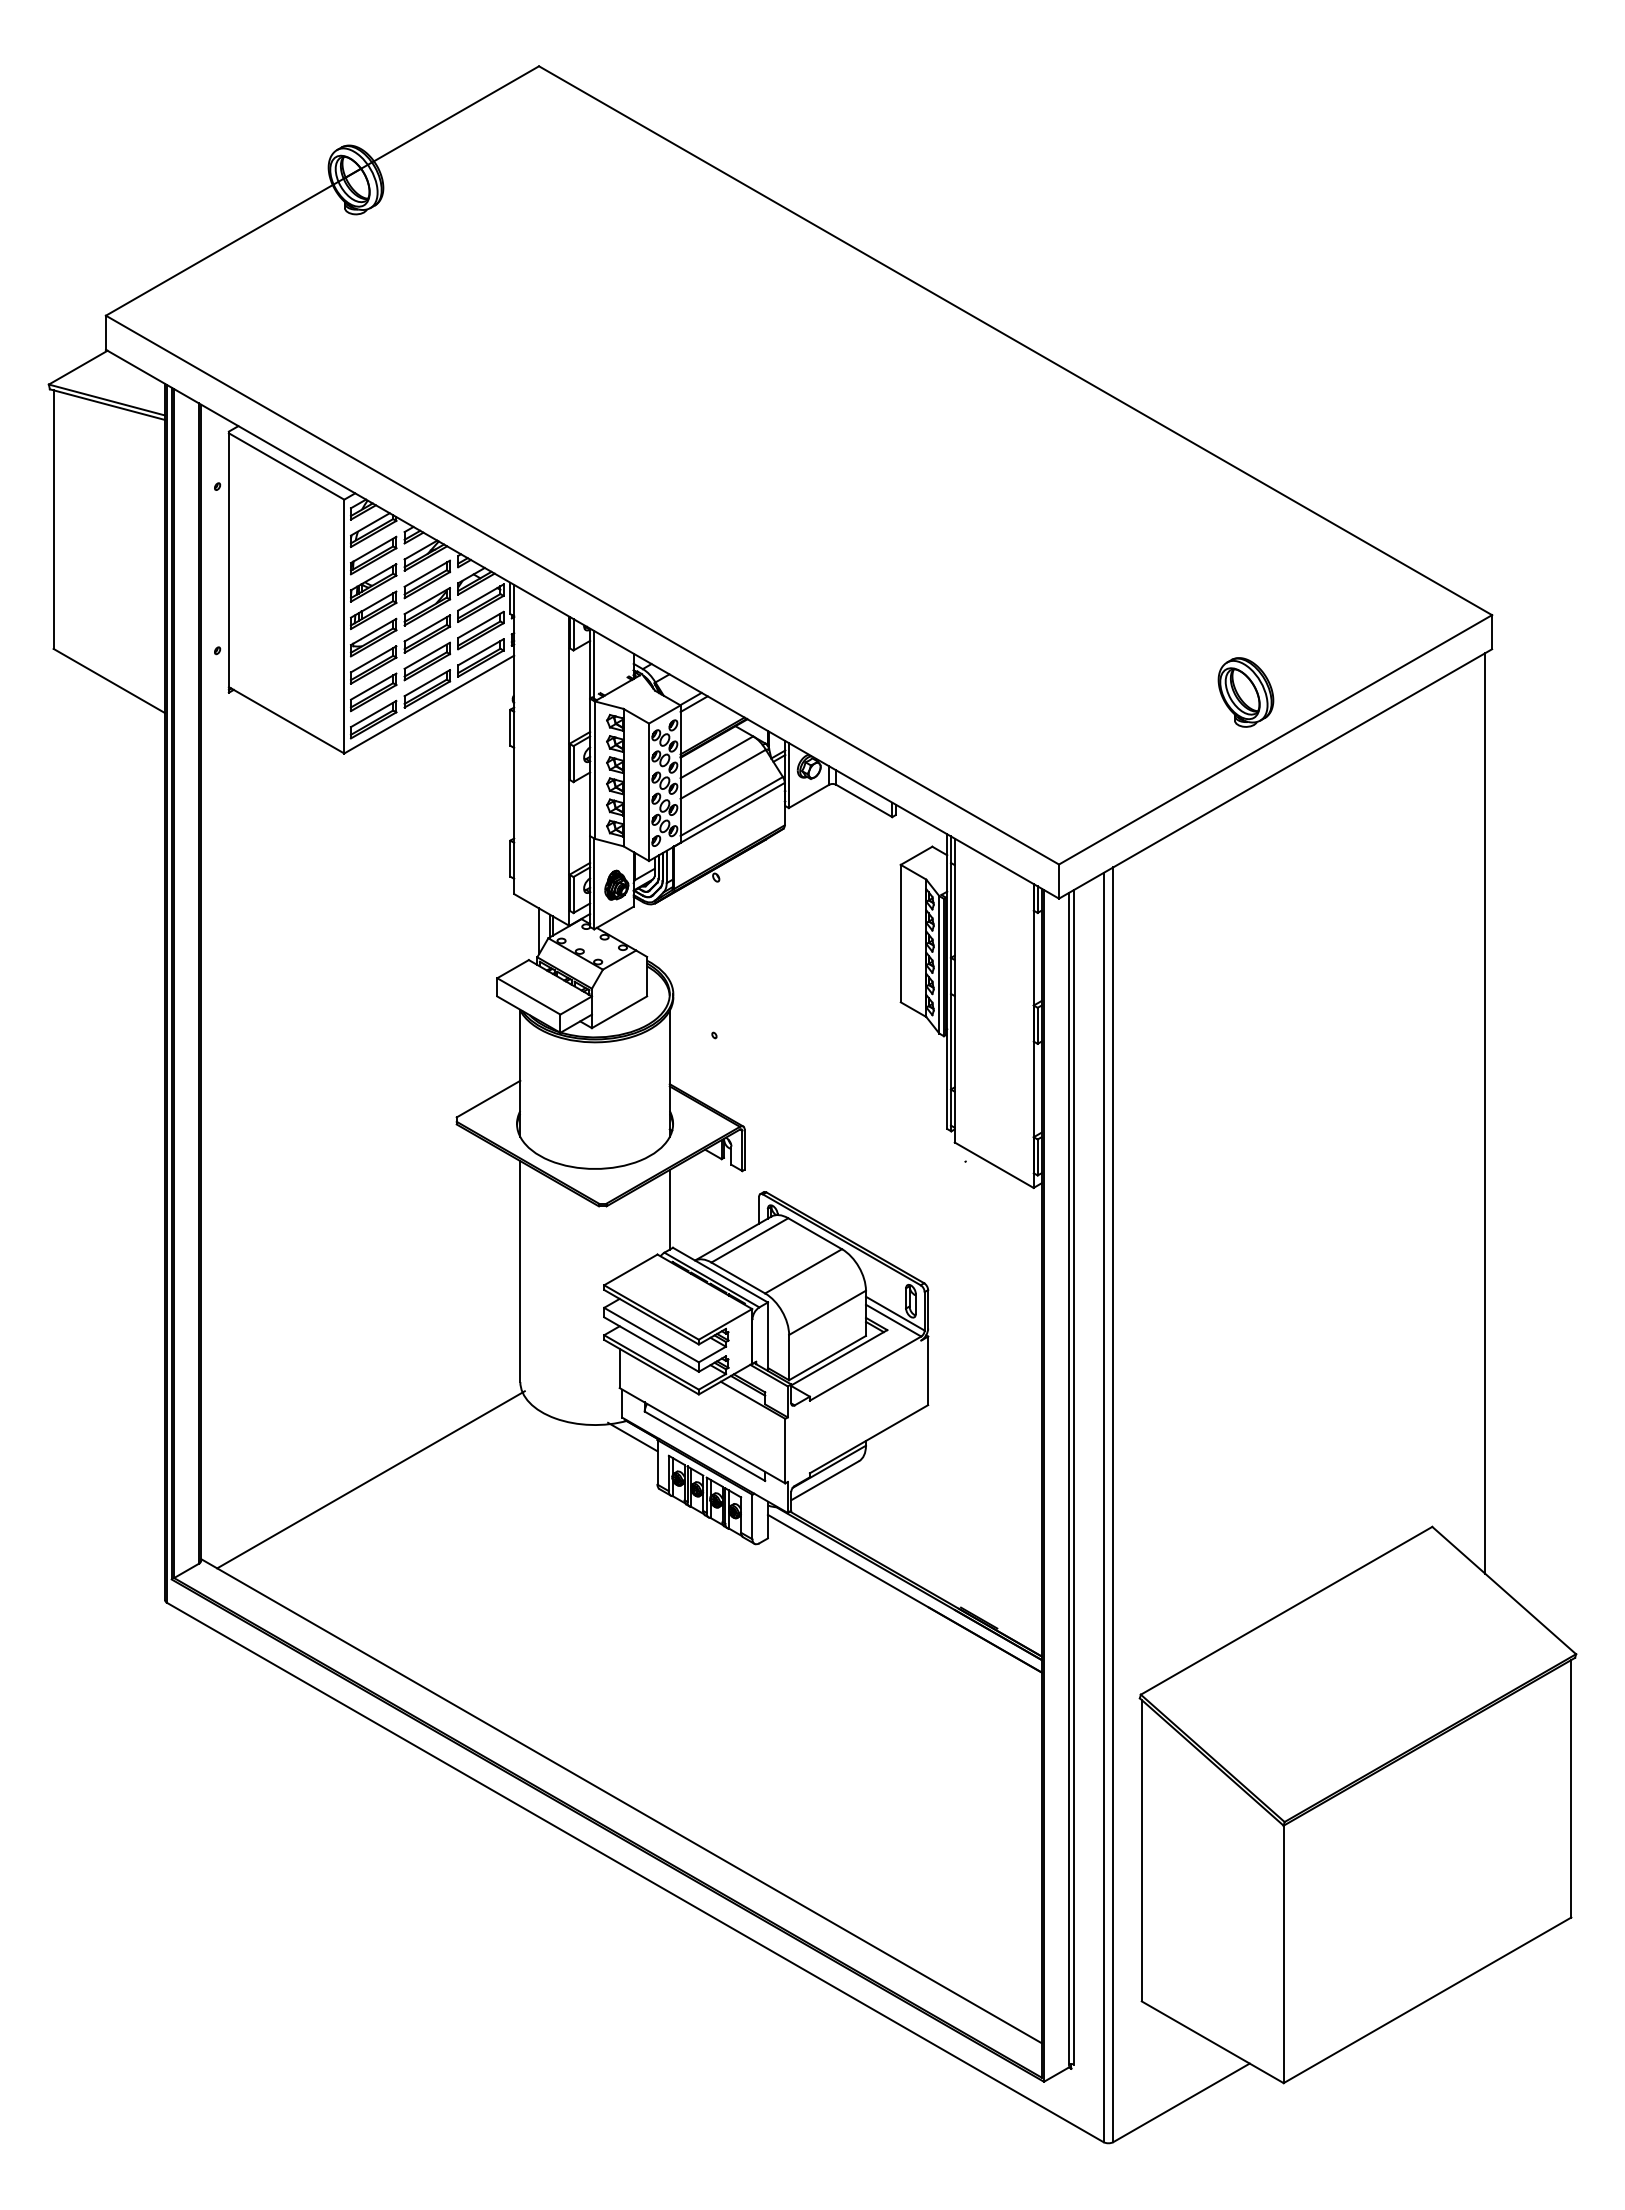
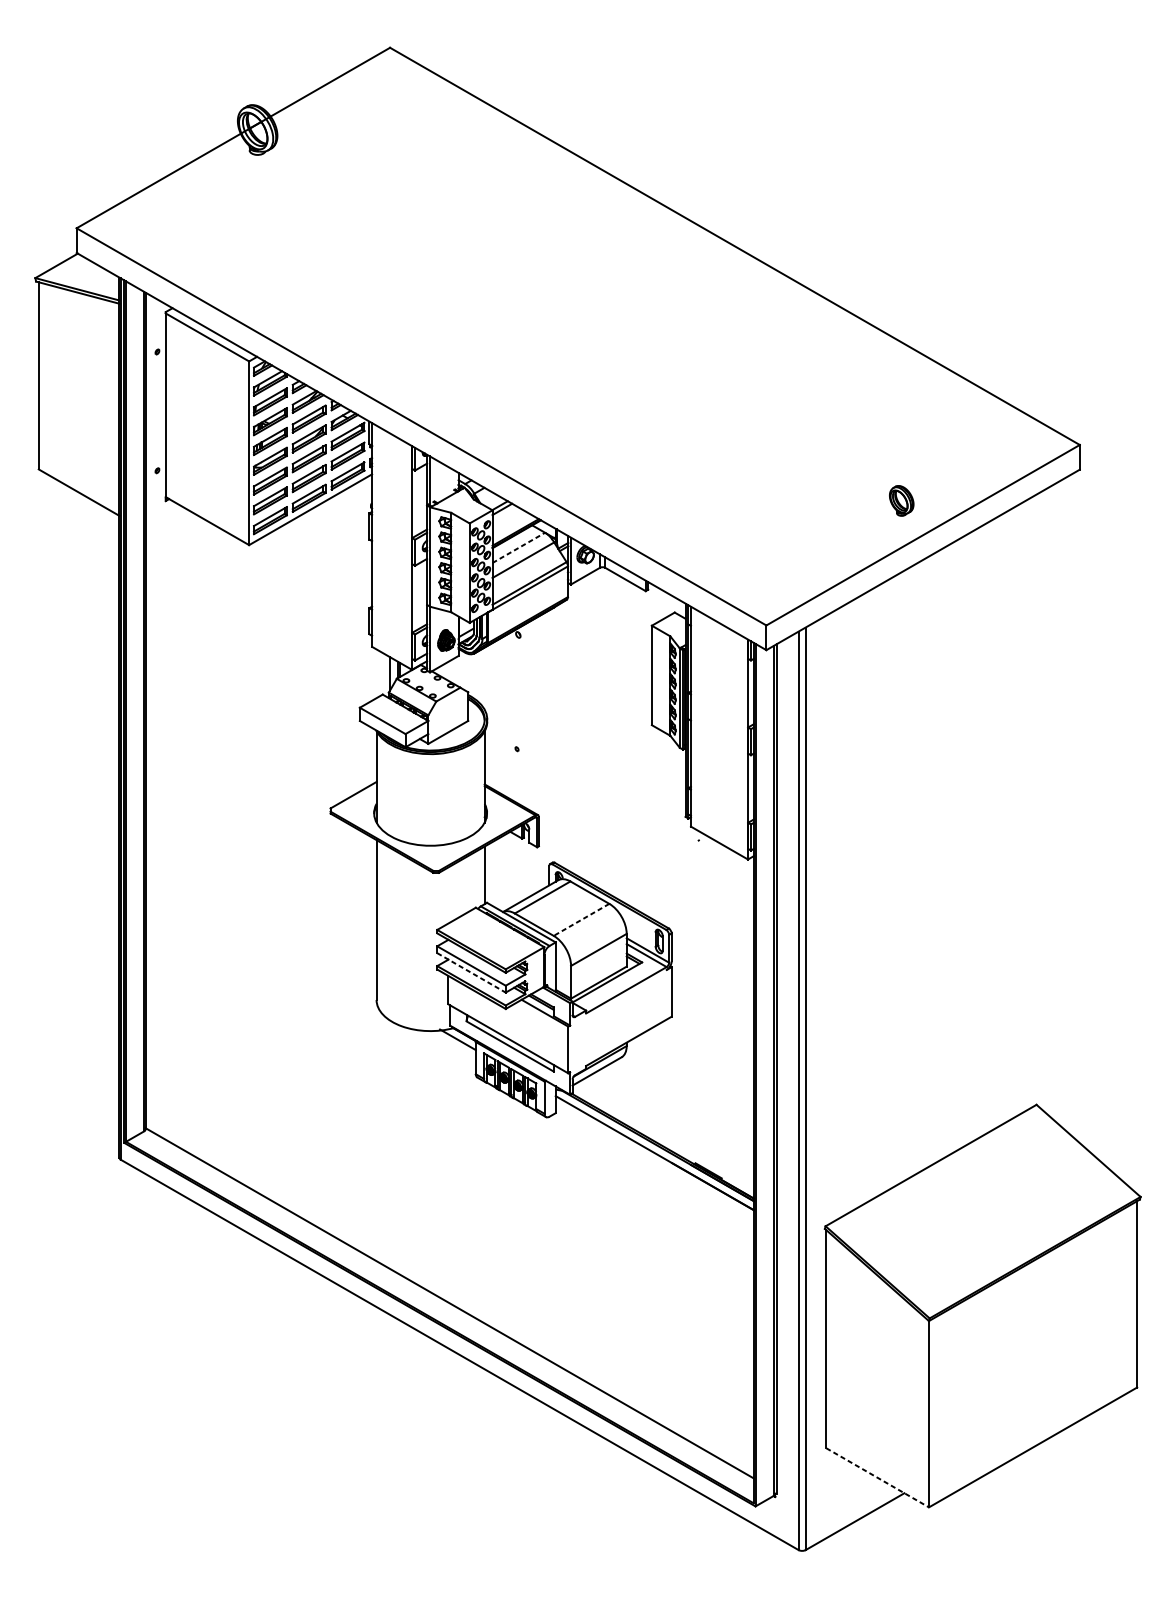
part: (1245, 692) -> (901, 500), size x0.6
line: (716, 757) -> (518, 548), solid -> dashed
line: (1485, 1113) -> (1075, 805), removed
line: (803, 1271) -> (581, 919), solid -> dashed
line: (651, 1344) -> (471, 972), solid -> dashed
line: (370, 1479) -> (268, 1070), removed
line: (1212, 2042) -> (877, 1477), solid -> dashed

